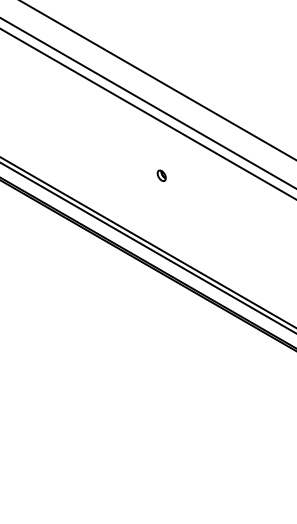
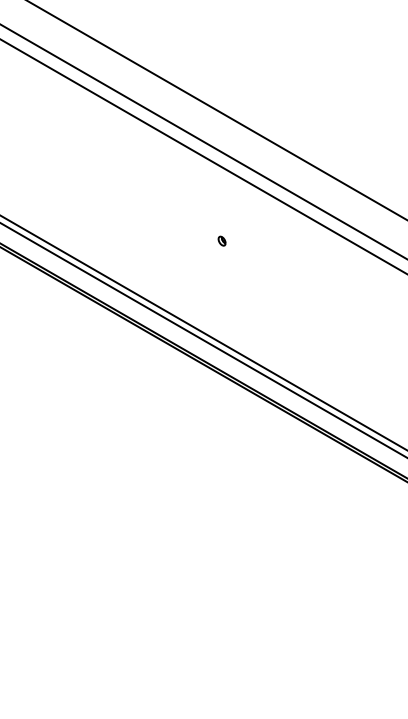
part: (161, 175) -> (221, 240), size x0.62

